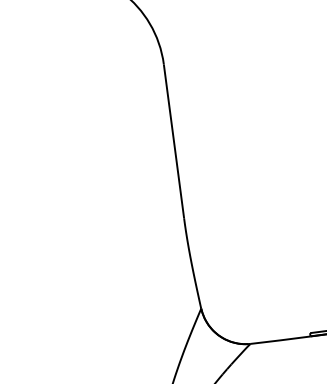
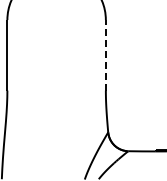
line: (172, 139) -> (105, 54), solid -> dashed

